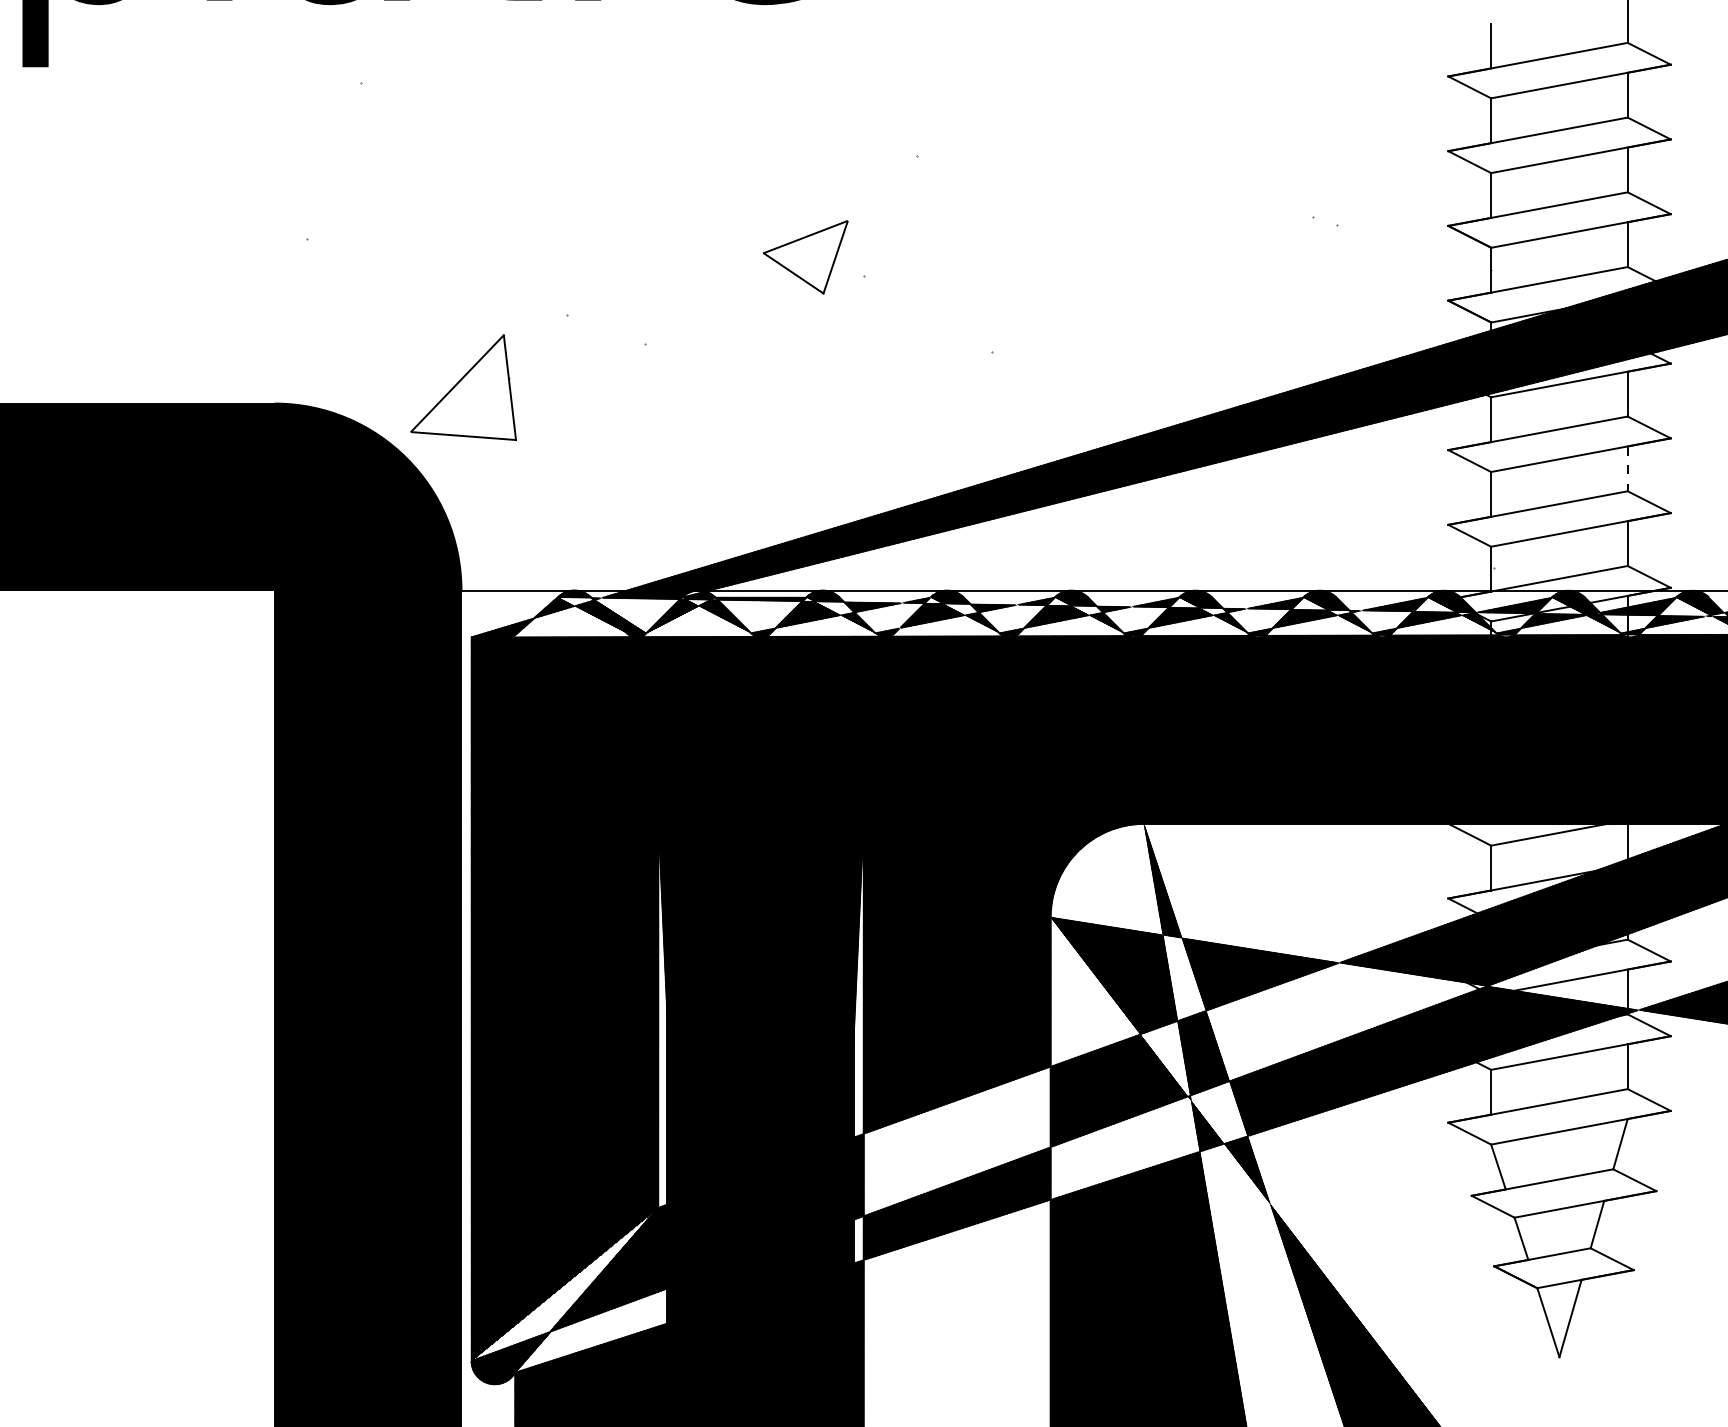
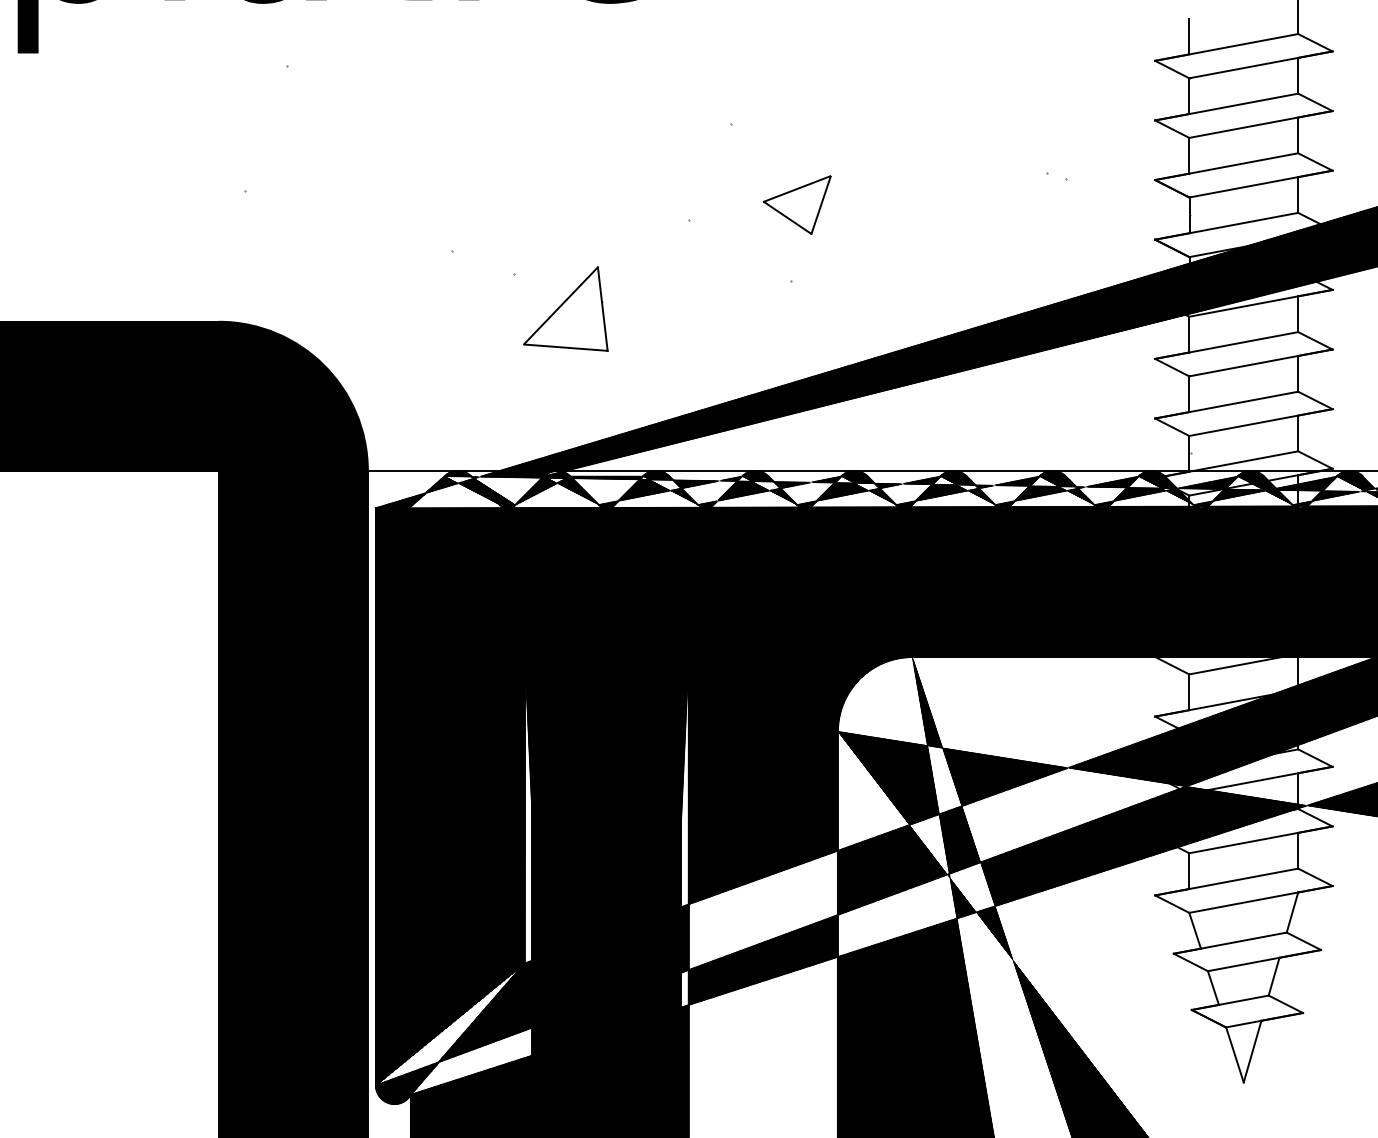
part: (805, 257) -> (797, 205), moved
part: (463, 387) -> (565, 308), moved
line: (1627, 469) -> (1298, 374), dashed -> solid

